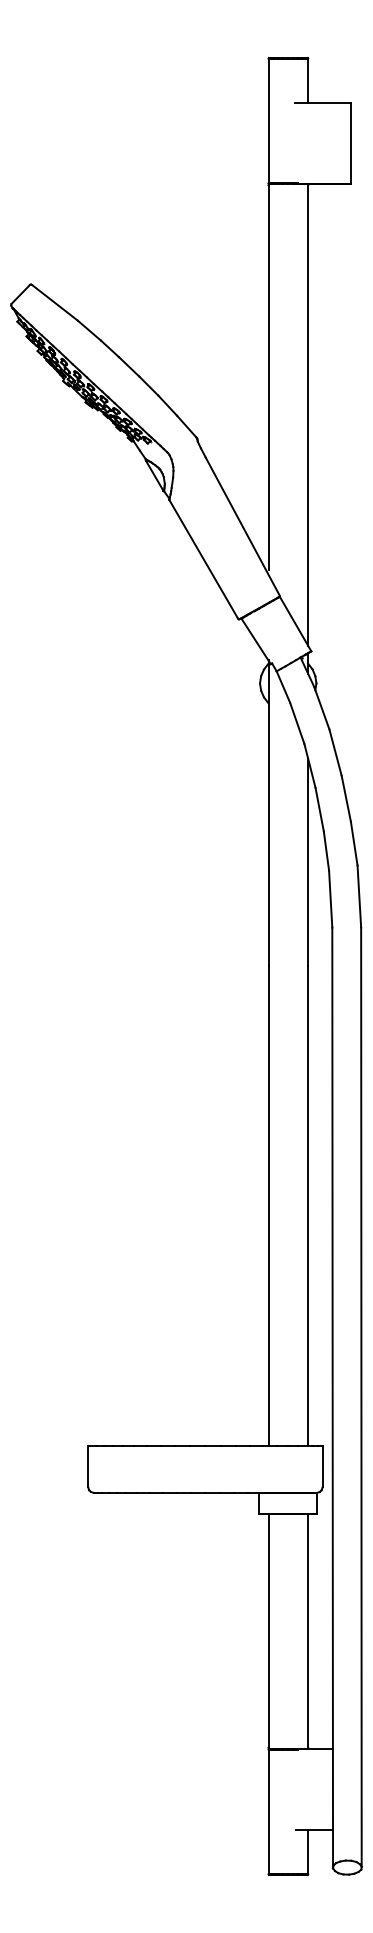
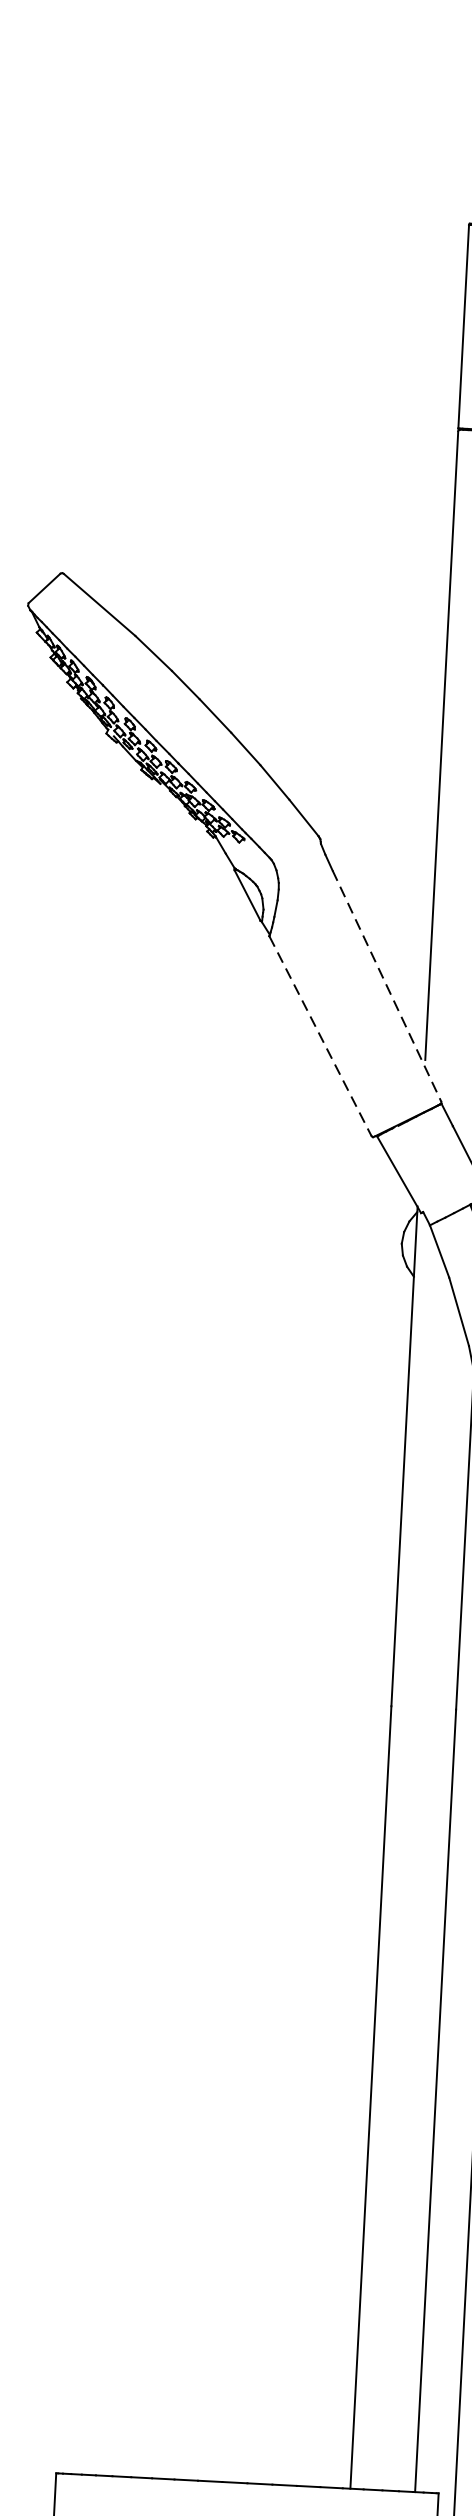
line: (242, 527) -> (386, 987), solid -> dashed
line: (203, 559) -> (320, 1036), solid -> dashed

